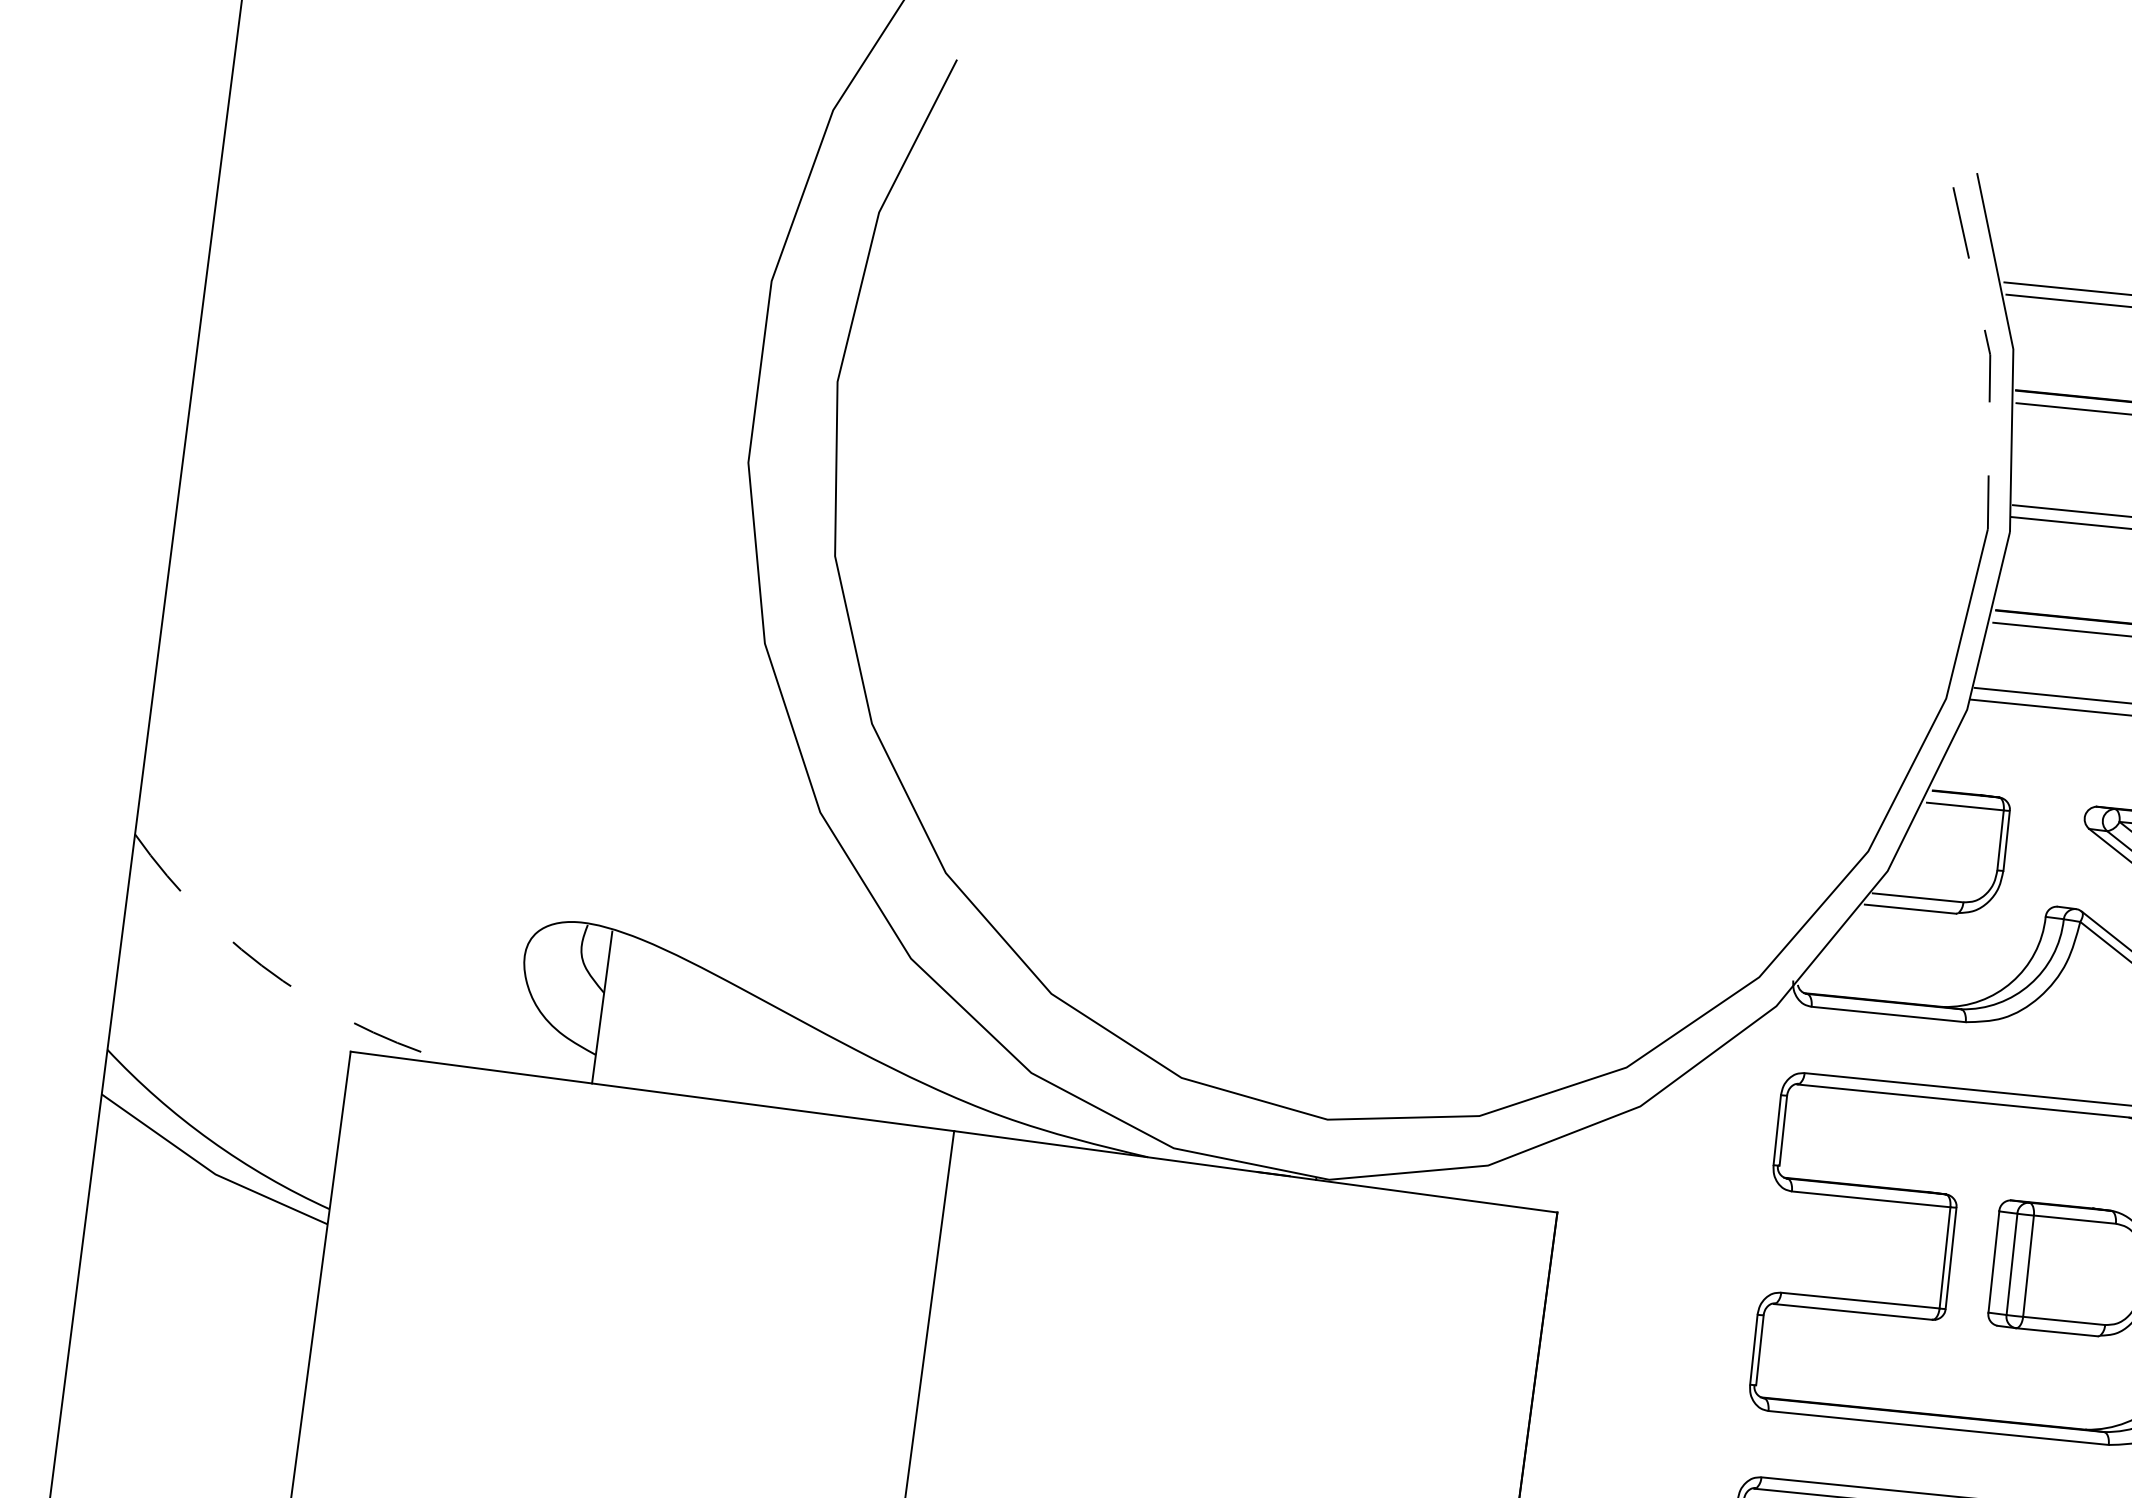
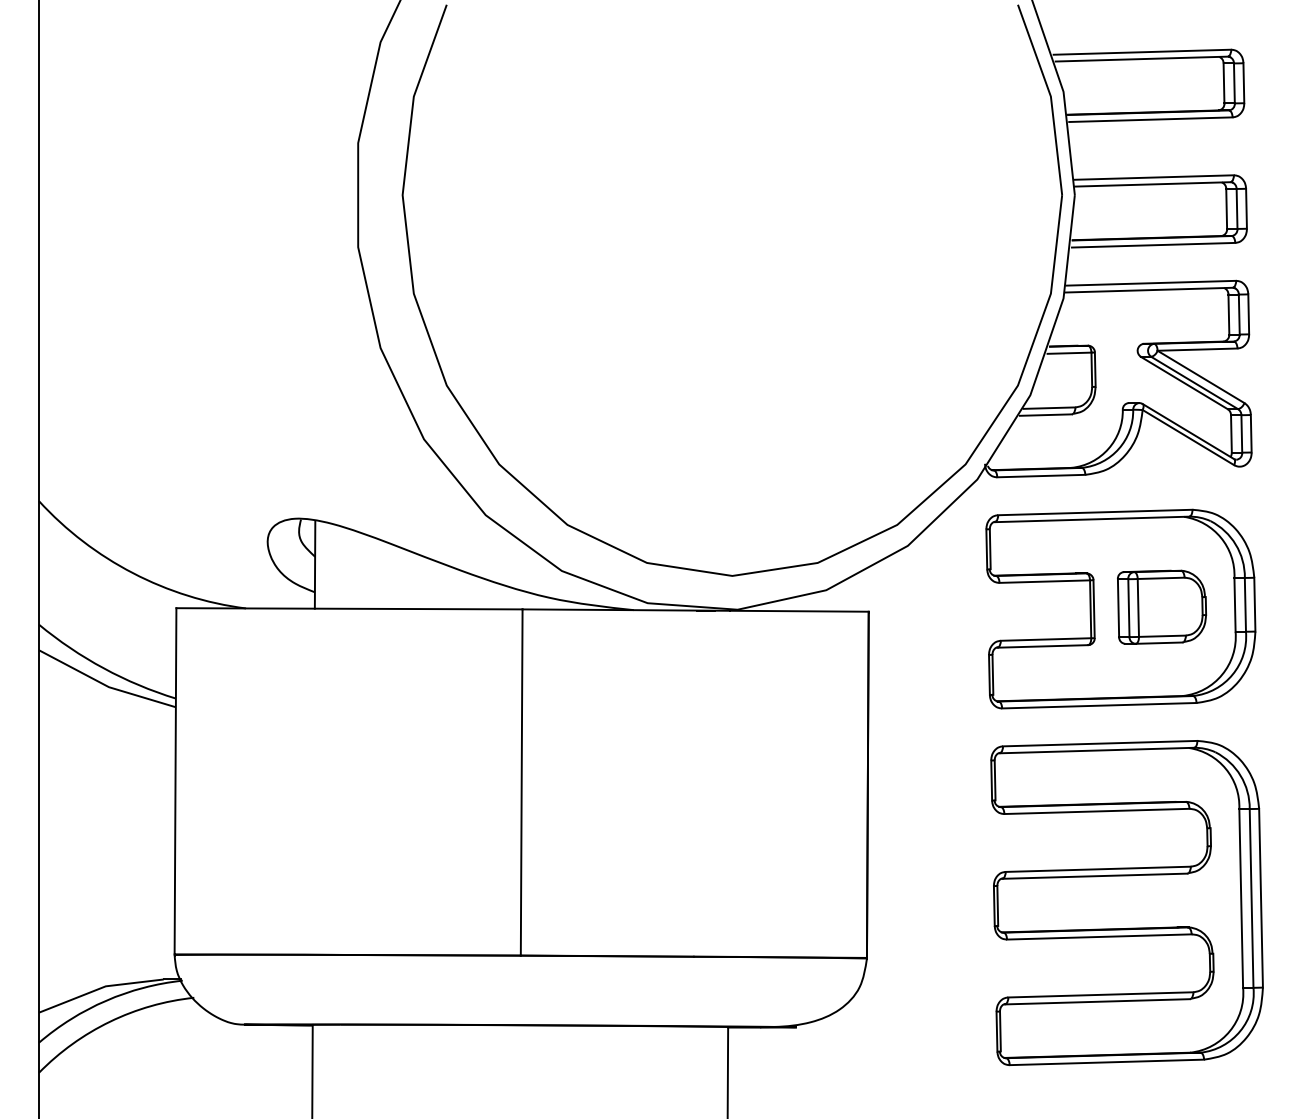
line: (1991, 356) -> (1051, 97), dashed -> solid
arc: (283, 981) -> (133, 573), dashed -> solid

